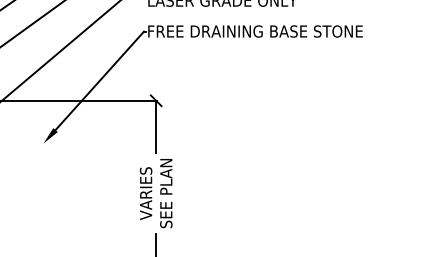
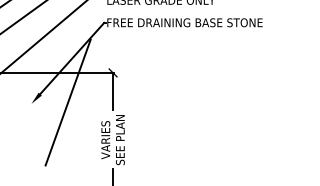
line: (93, 141) -> (67, 102), added

